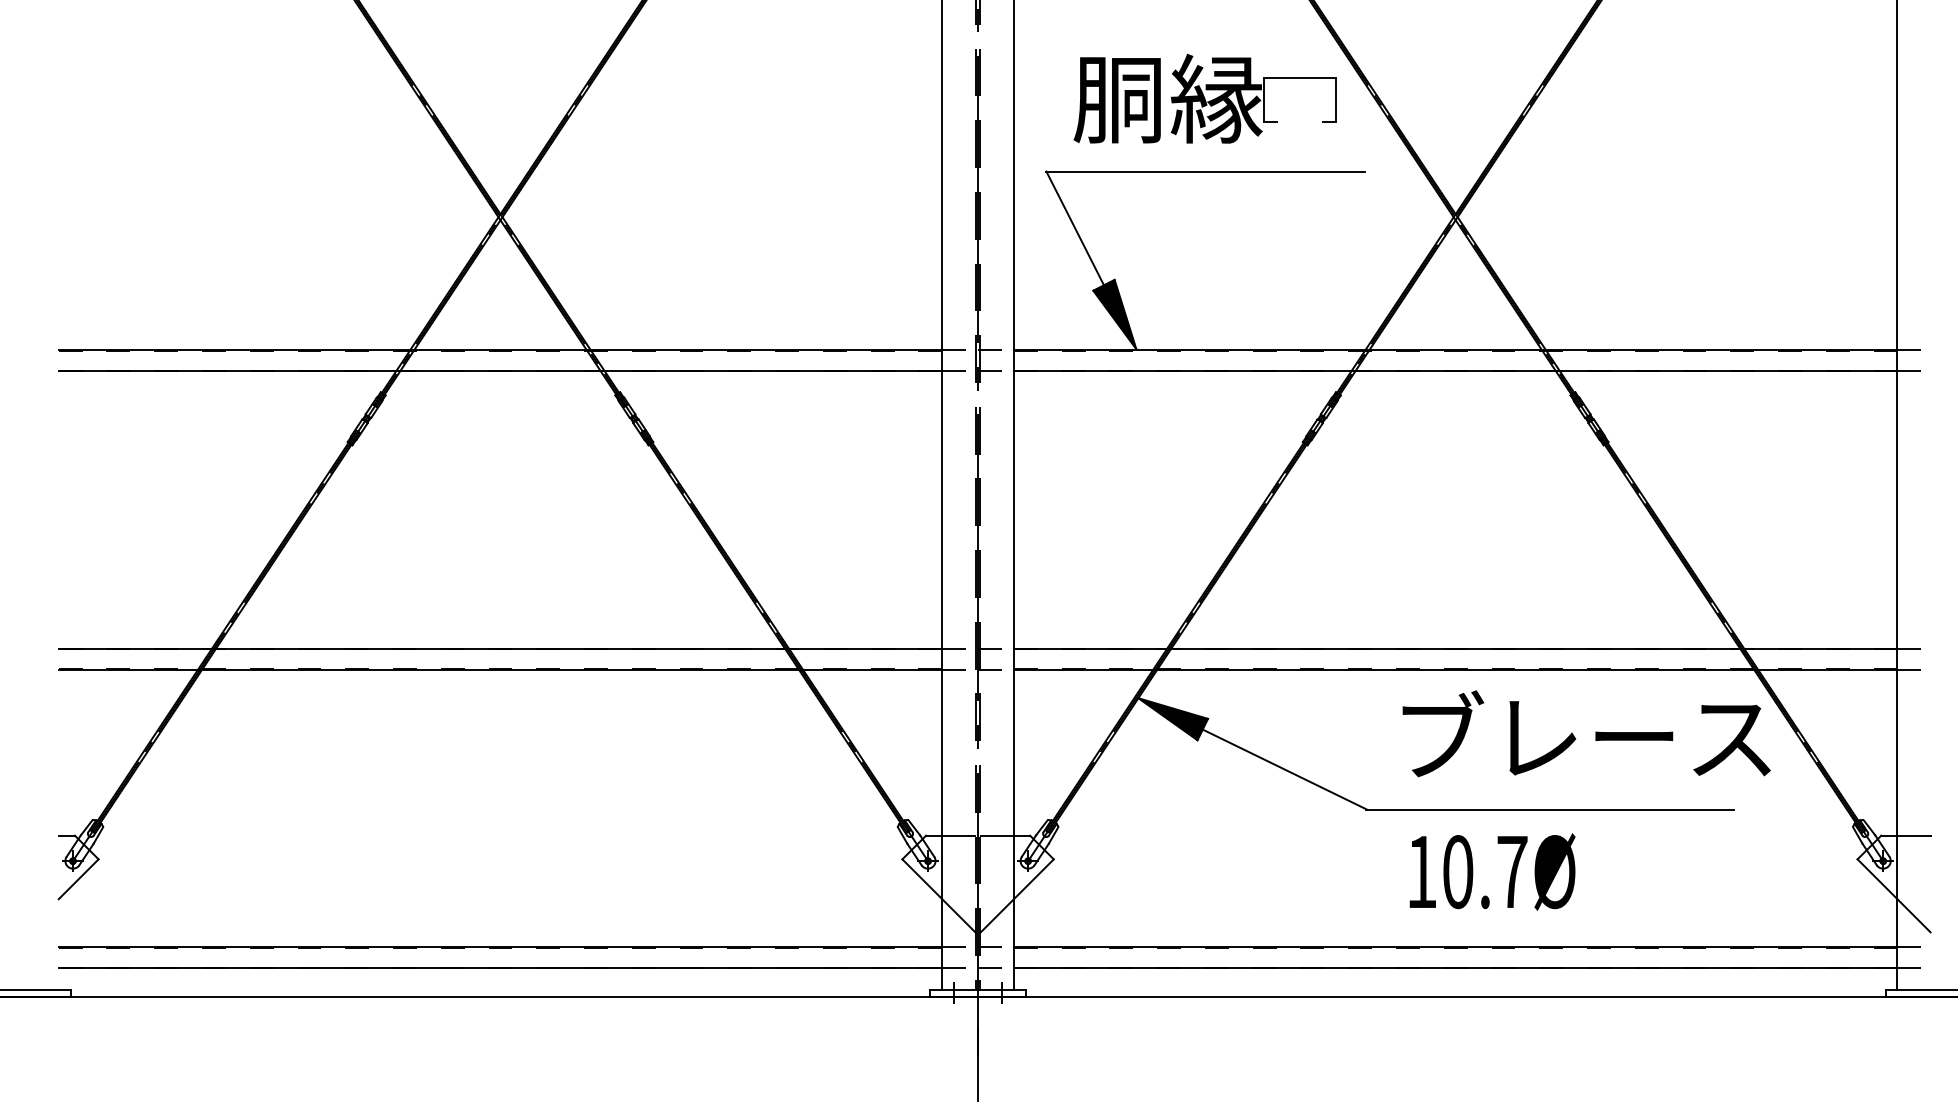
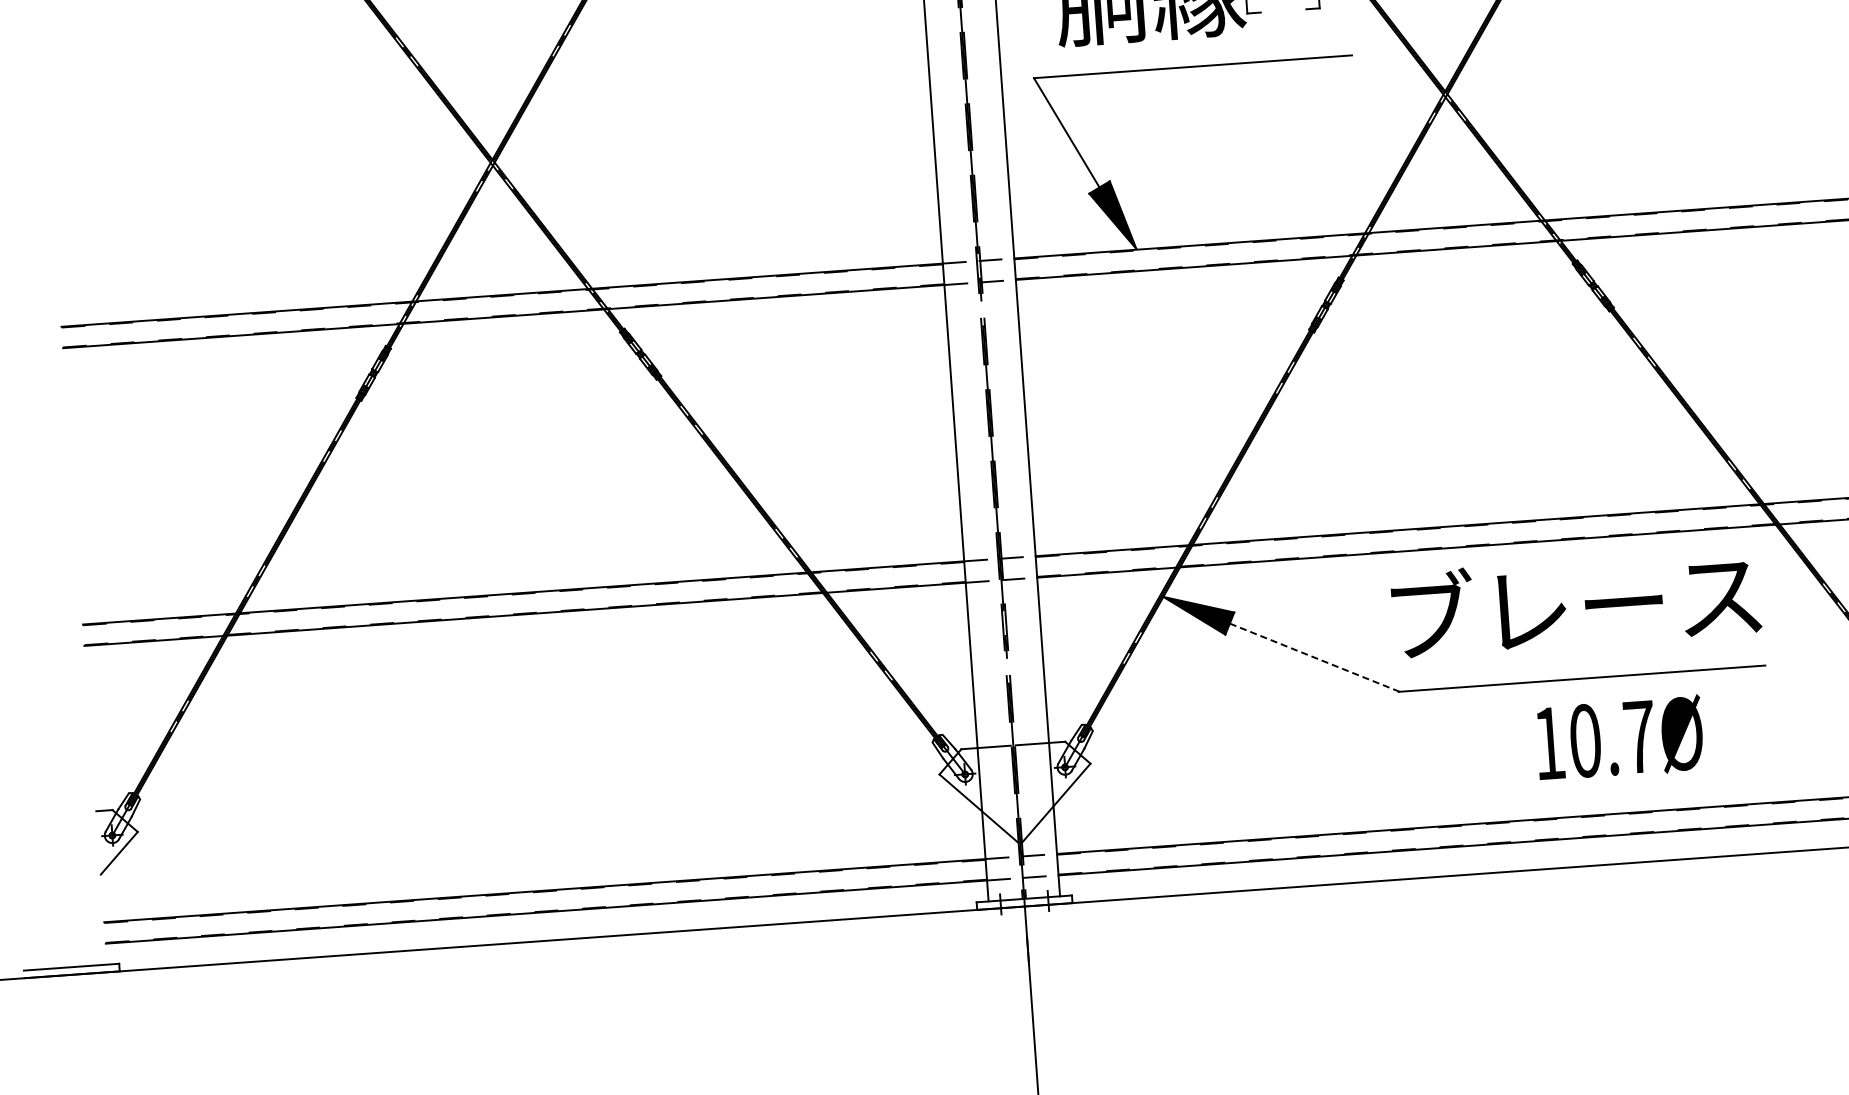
text: (1586, 733) -> (1575, 602), moved
line: (1285, 769) -> (1315, 657), solid -> dashed
text: (1492, 871) -> (1619, 737), moved

